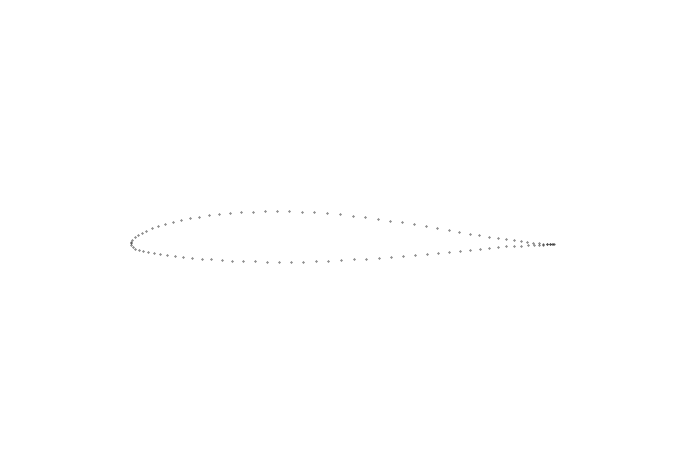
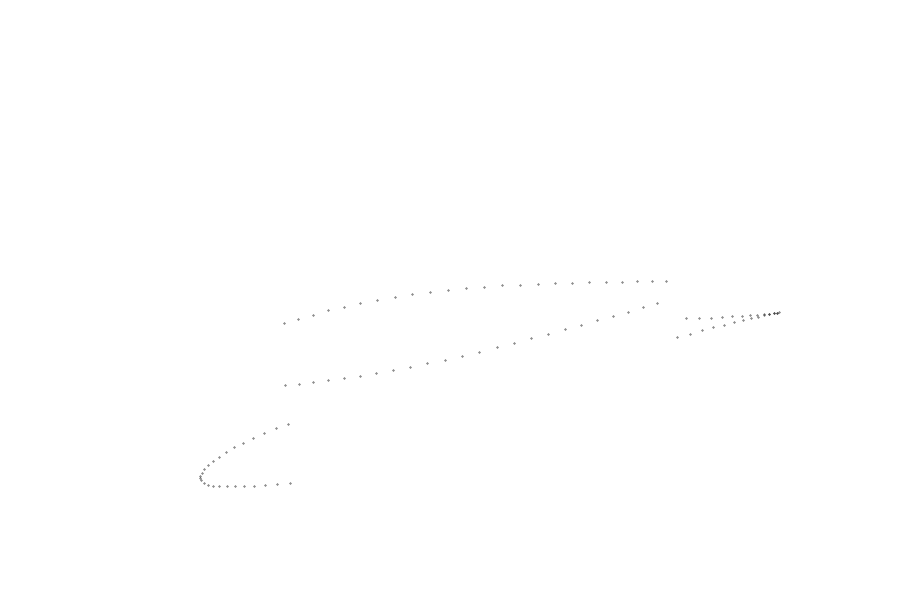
part: (165, 225) -> (243, 444), moved
part: (517, 243) -> (727, 320), moved

